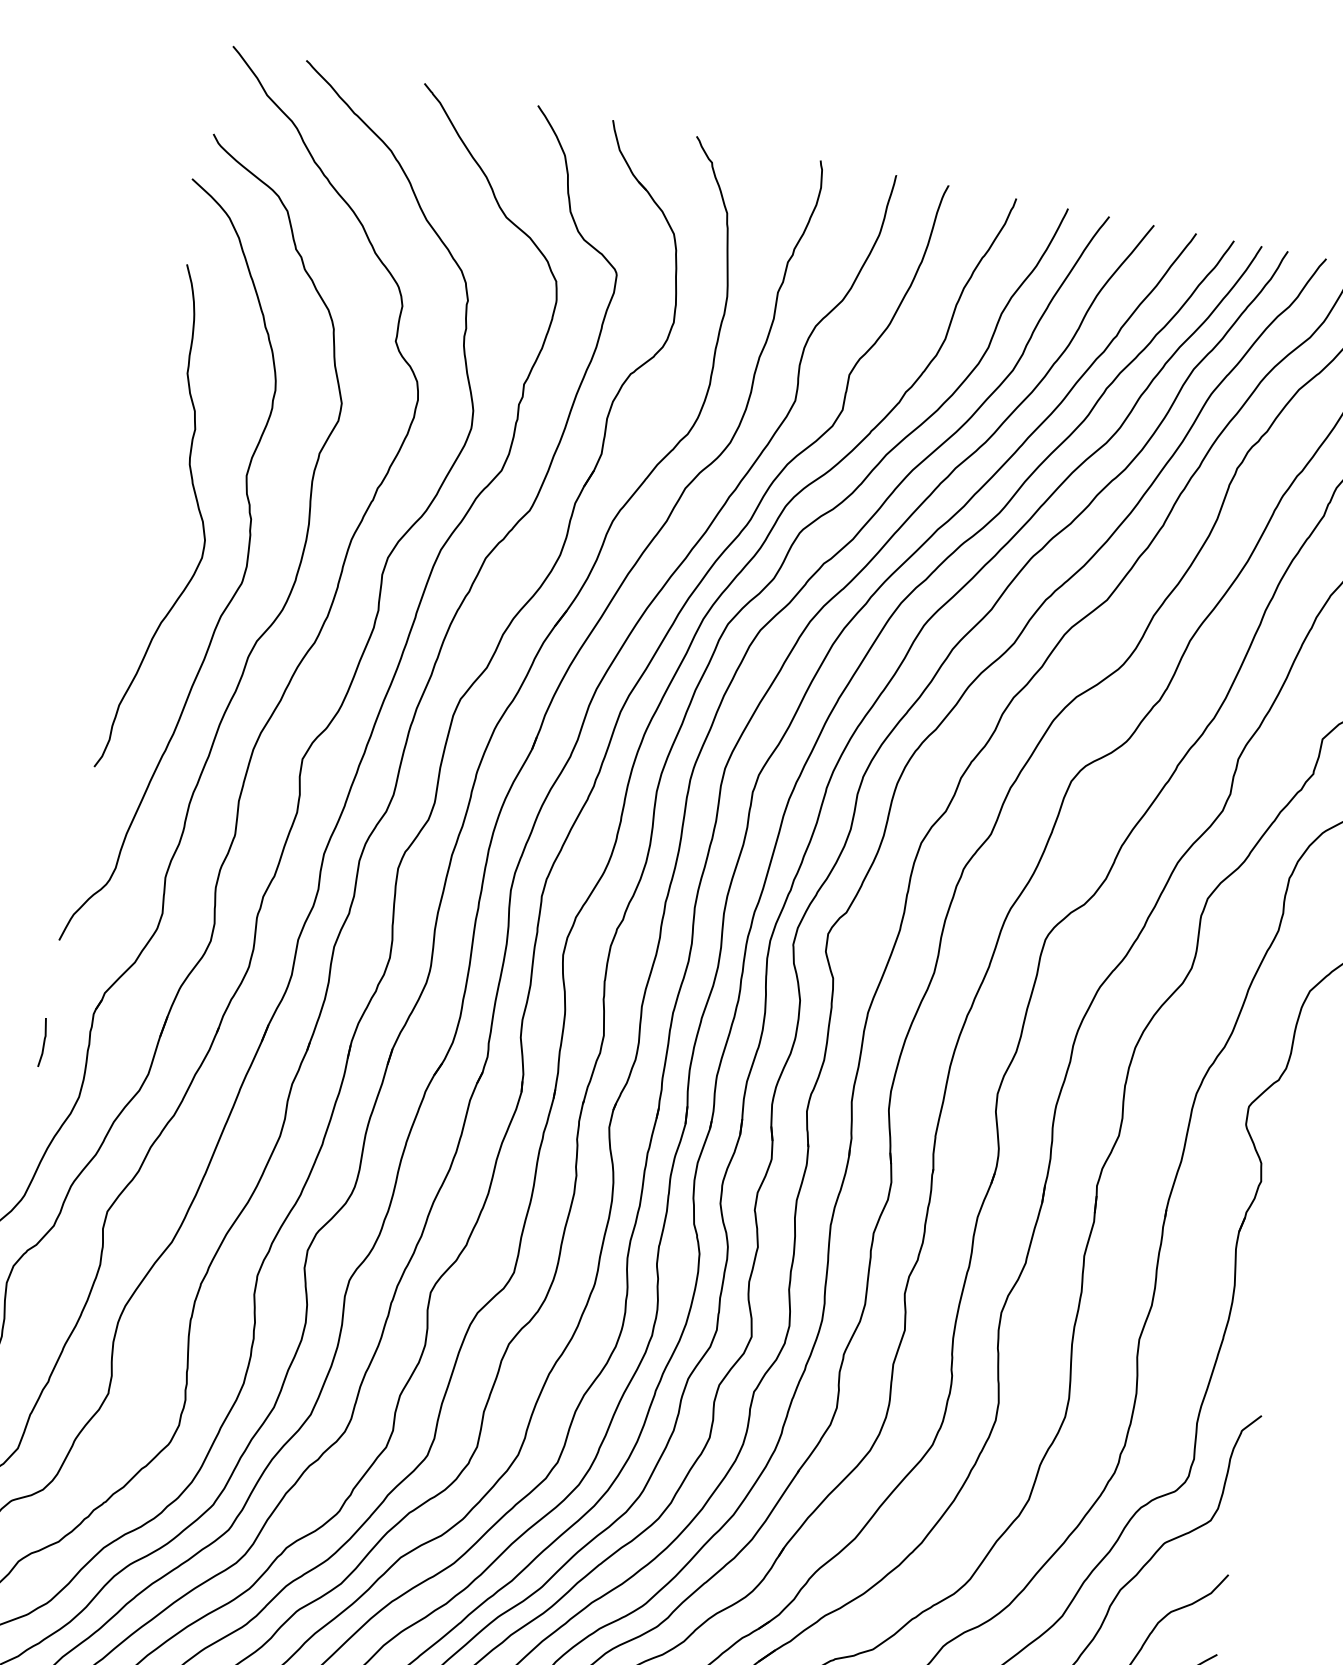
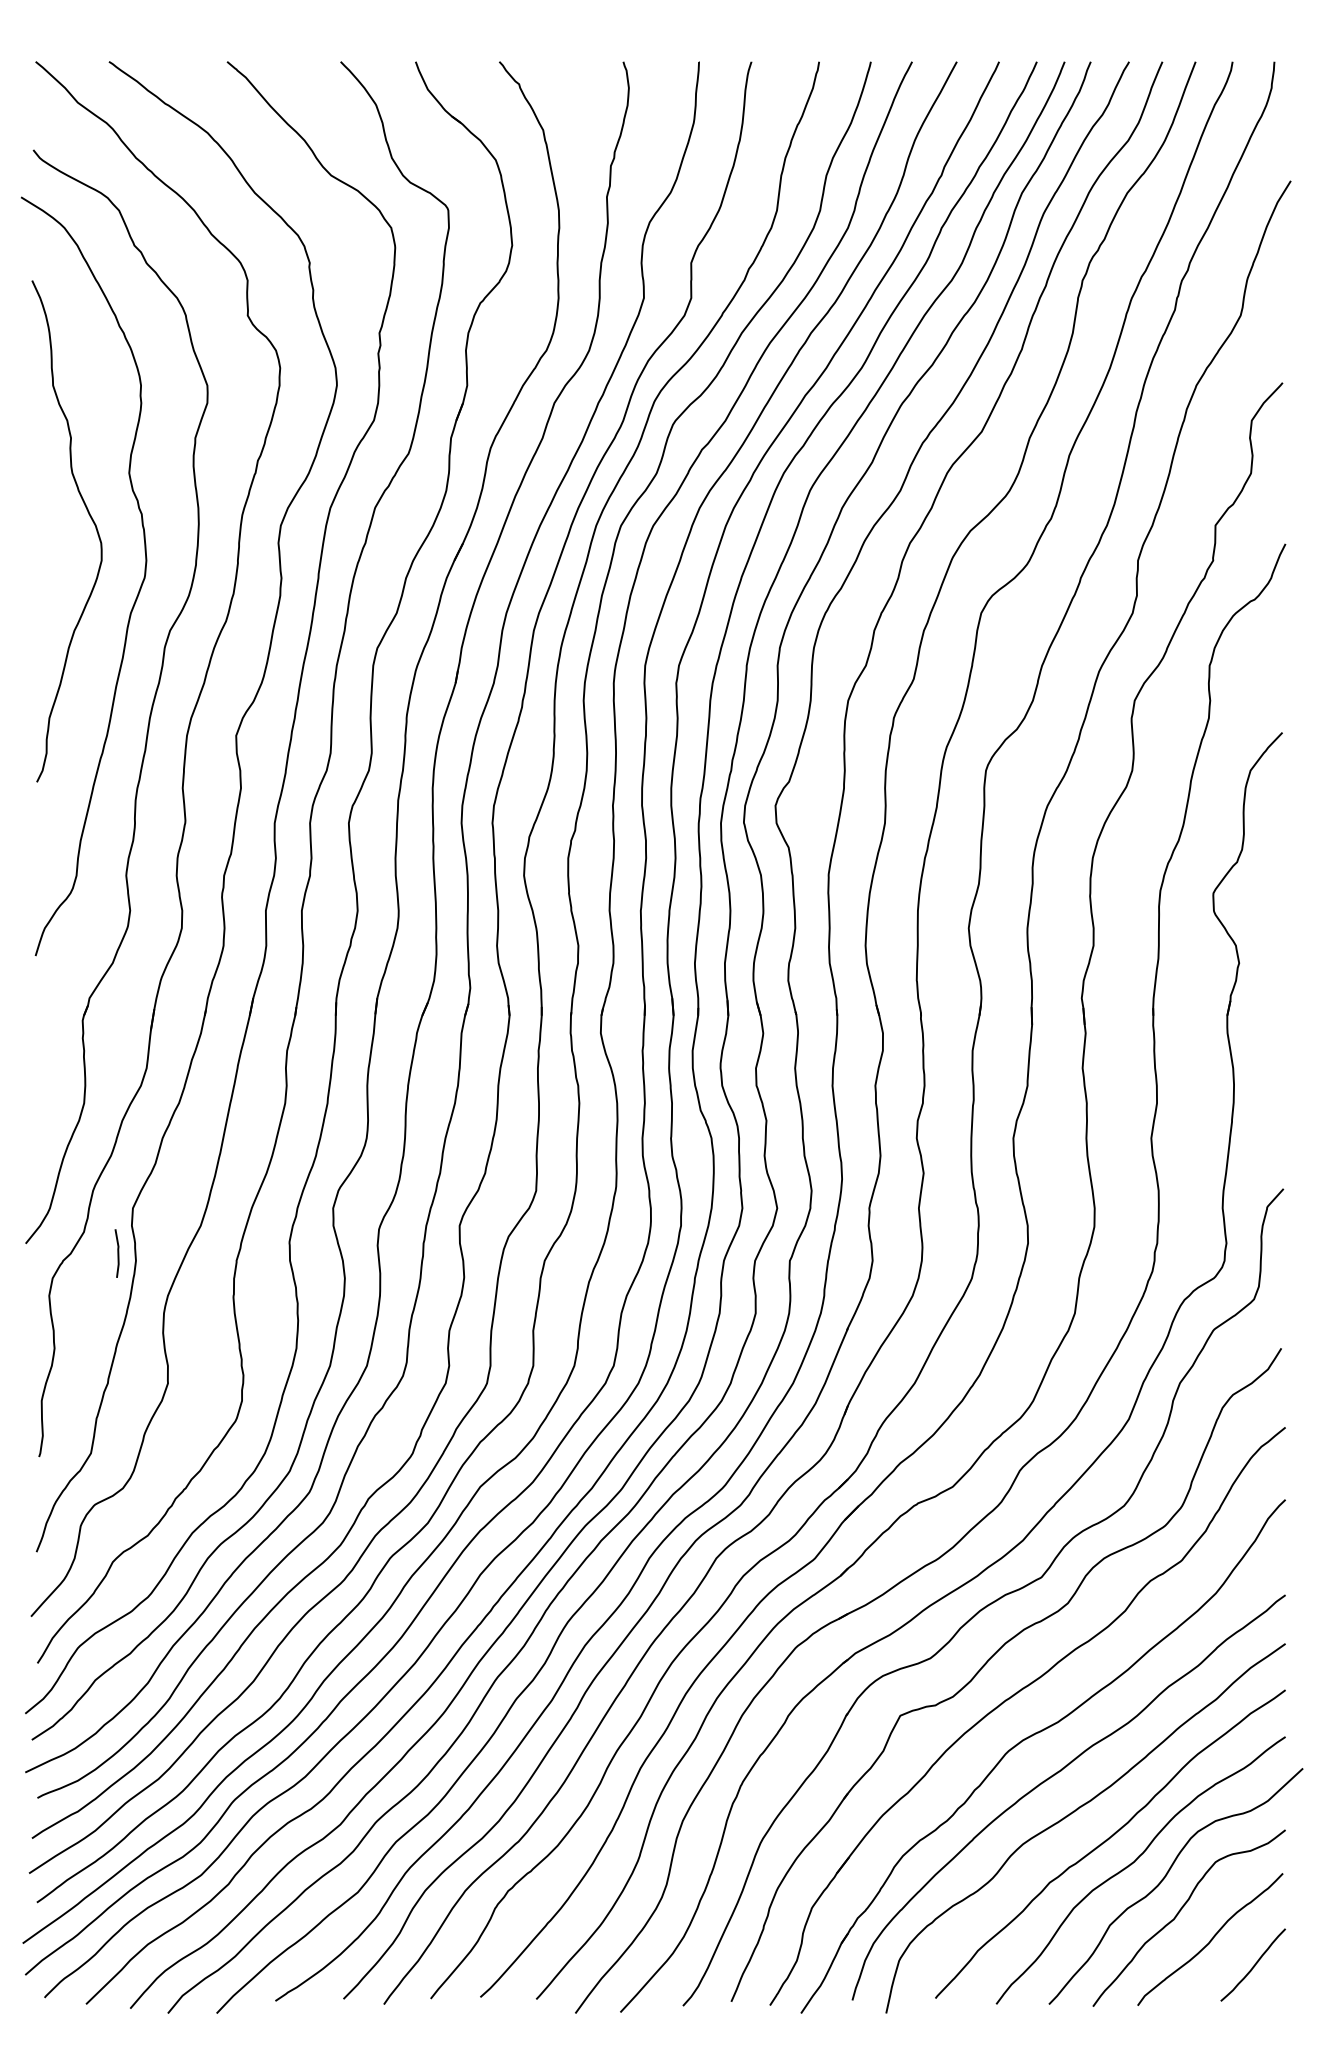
line: (43, 1042) -> (117, 1253), moved

